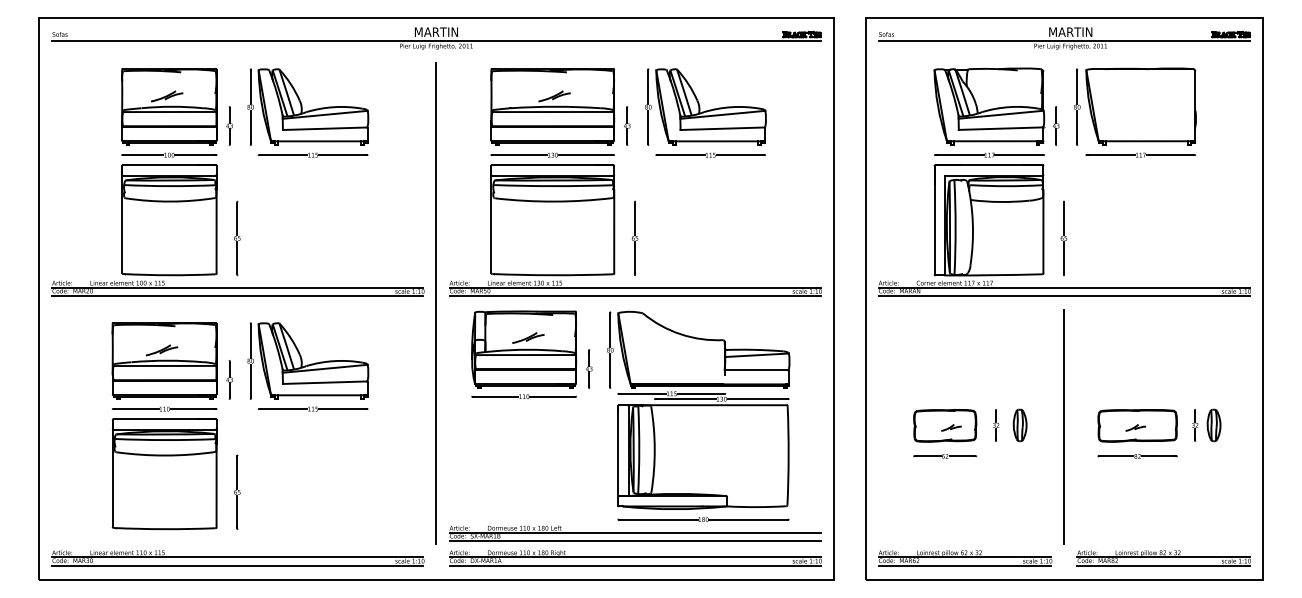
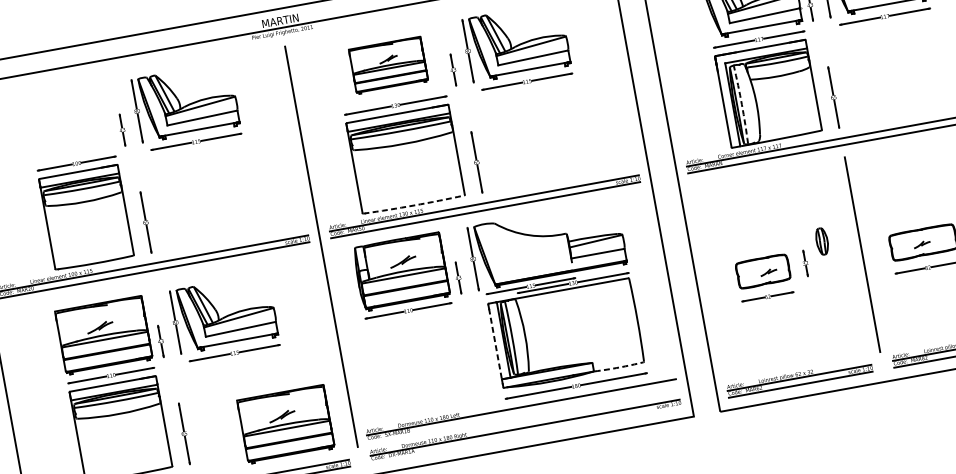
part: (169, 106) -> (69, 123), removed
part: (552, 106) -> (388, 65), size x0.7
arc: (955, 227) -> (741, 104), solid -> dashed
arc: (552, 275) -> (413, 205), solid -> dashed
part: (1019, 425) -> (821, 241), moved
line: (618, 450) -> (495, 341), solid -> dashed
part: (357, 502) -> (285, 424), added
arc: (757, 507) -> (619, 367), solid -> dashed
line: (634, 540) -> (522, 413), removed
line: (634, 565) -> (525, 434), removed

